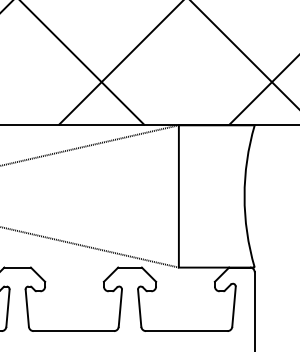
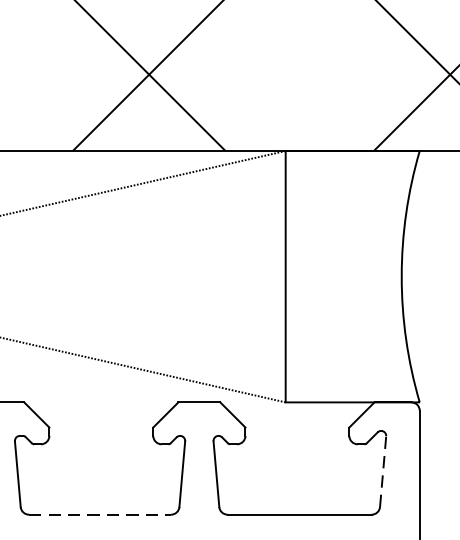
line: (234, 306) -> (383, 471), solid -> dashed
line: (74, 331) -> (101, 515), solid -> dashed

